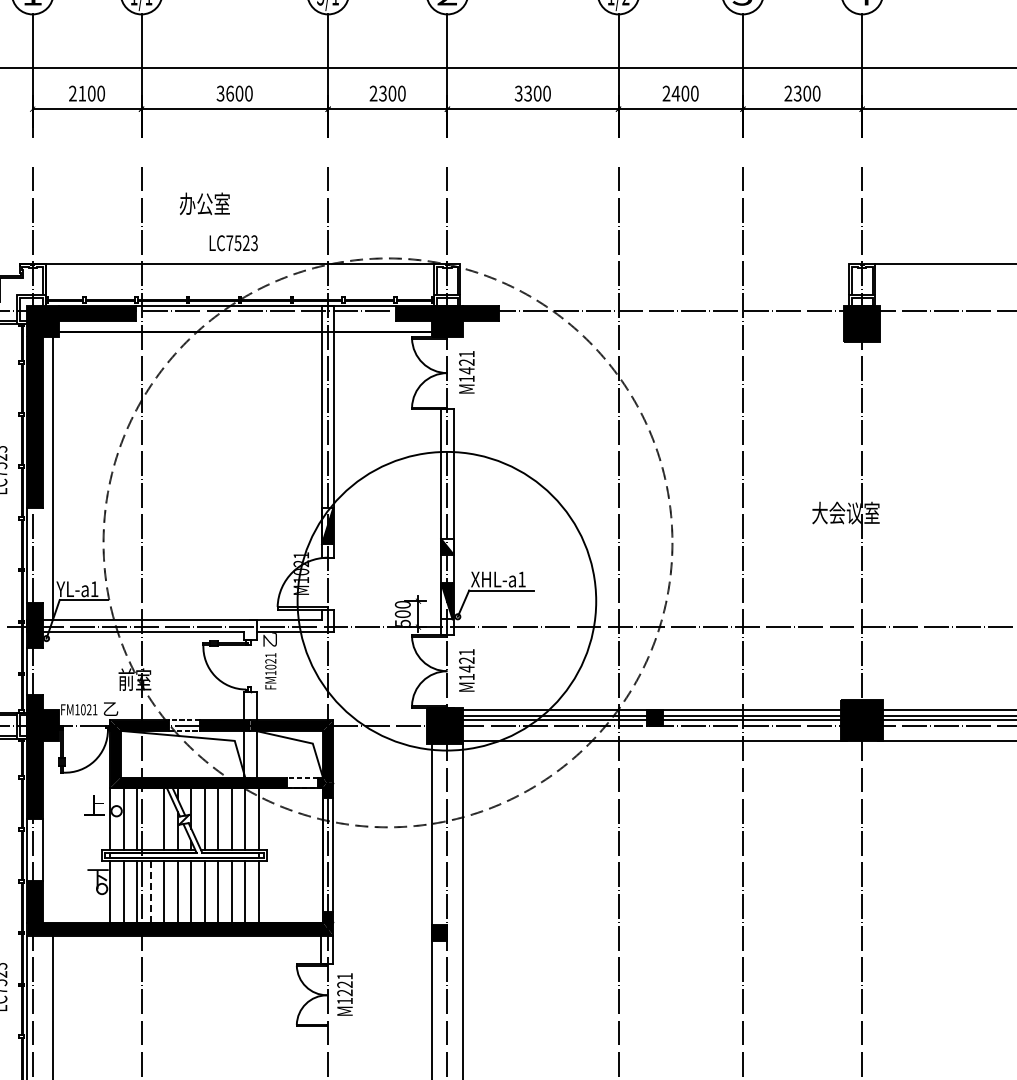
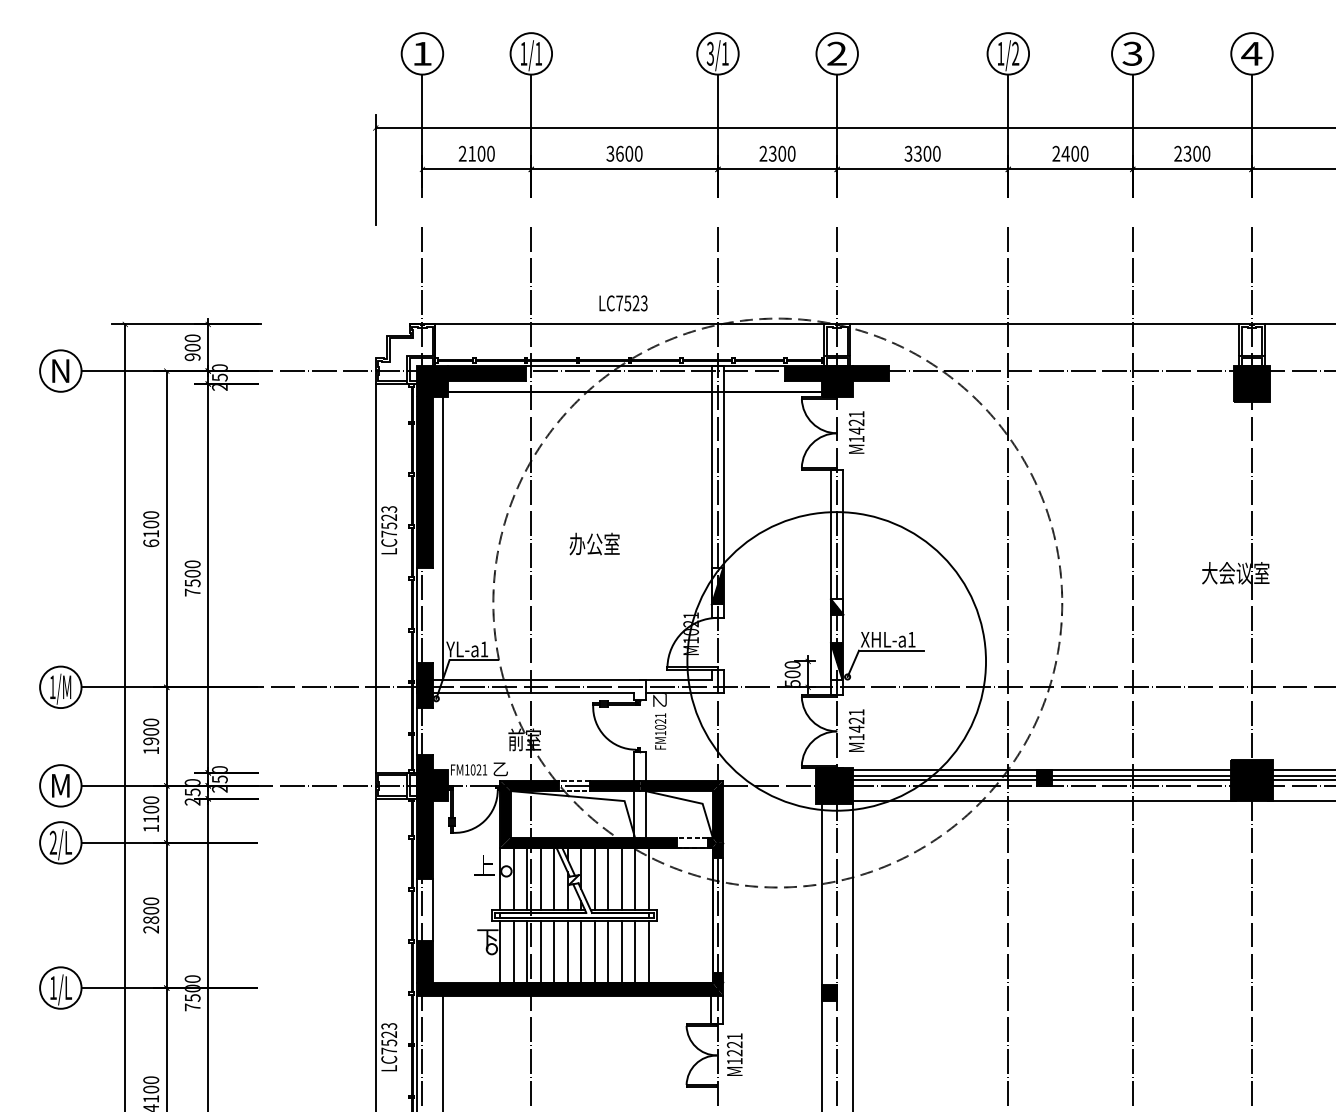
text: (204, 203) -> (594, 543), moved
line: (654, 264) -> (1044, 324), added
line: (150, 818) -> (540, 878), added
line: (150, 892) -> (540, 952), dashed -> solid

